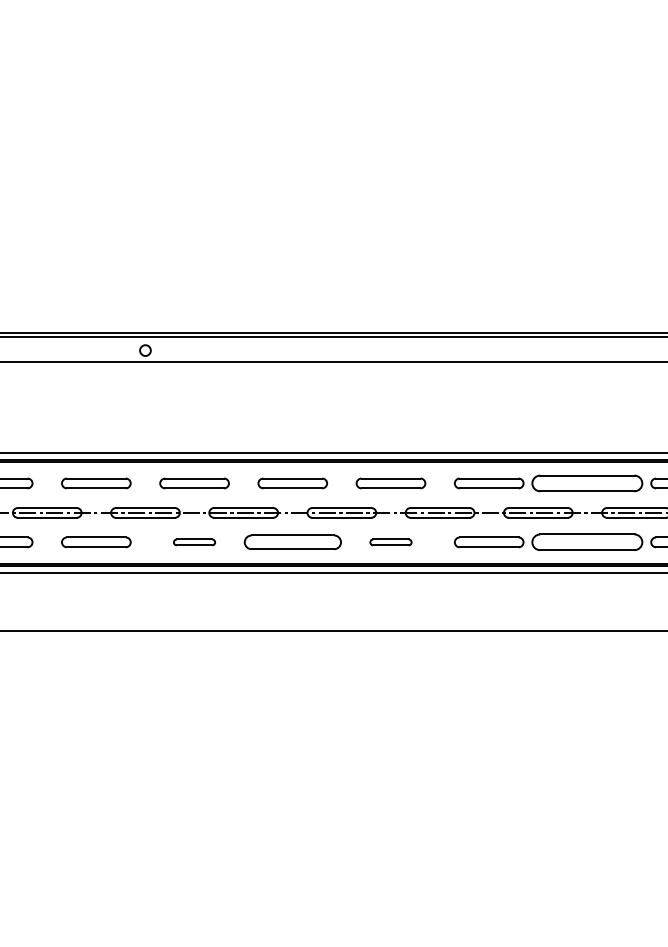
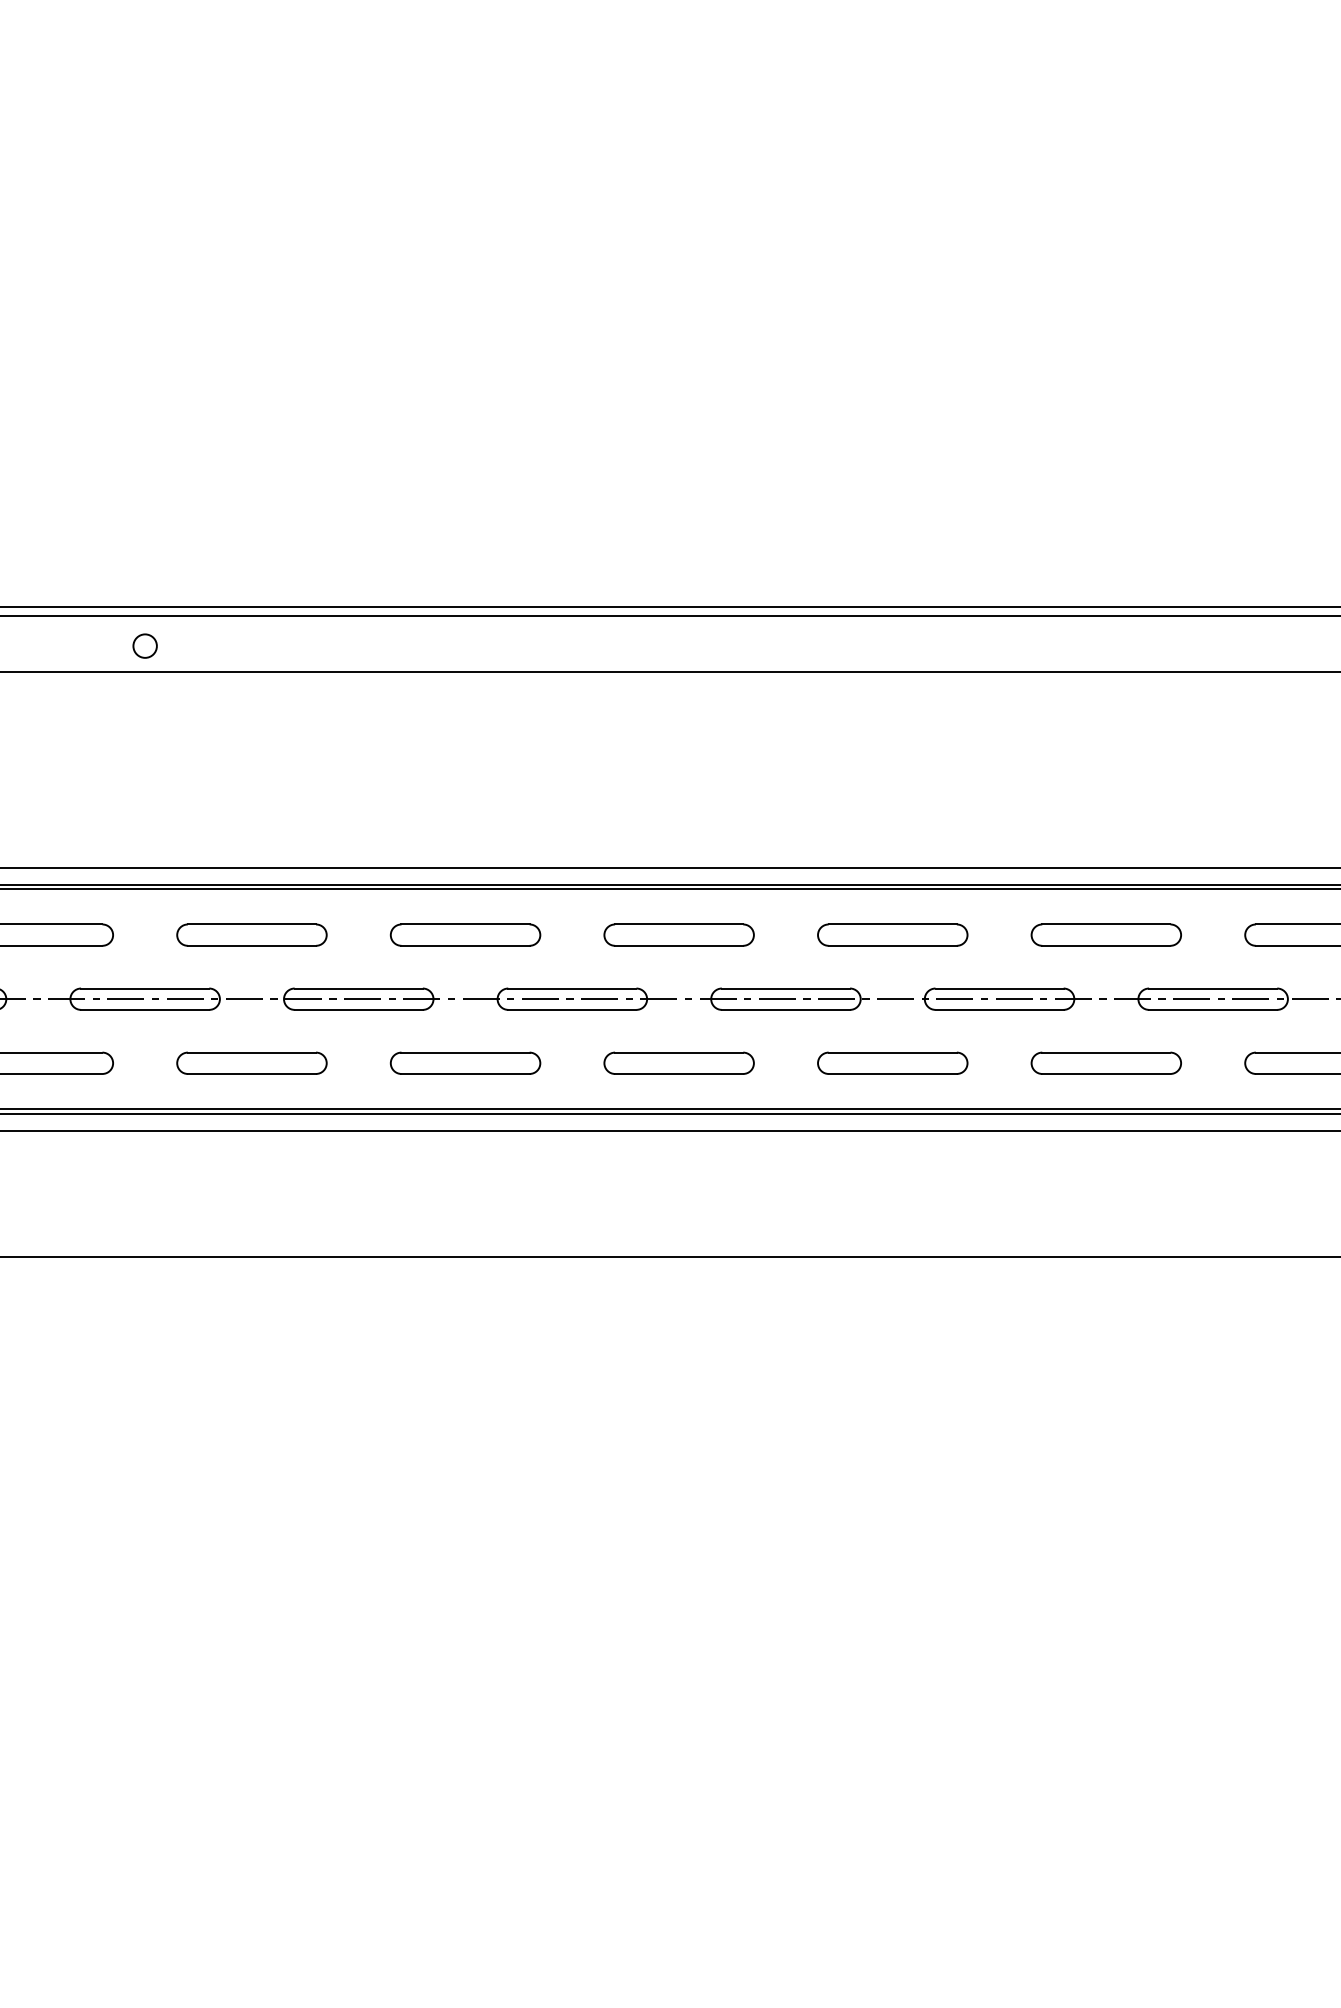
part: (587, 483) -> (1106, 935), size x0.62
part: (194, 542) -> (251, 1063), size x1.67
part: (292, 542) -> (464, 1063), size x0.71
part: (390, 542) -> (678, 1063), size x1.67
part: (587, 542) -> (1106, 1063), size x0.62

